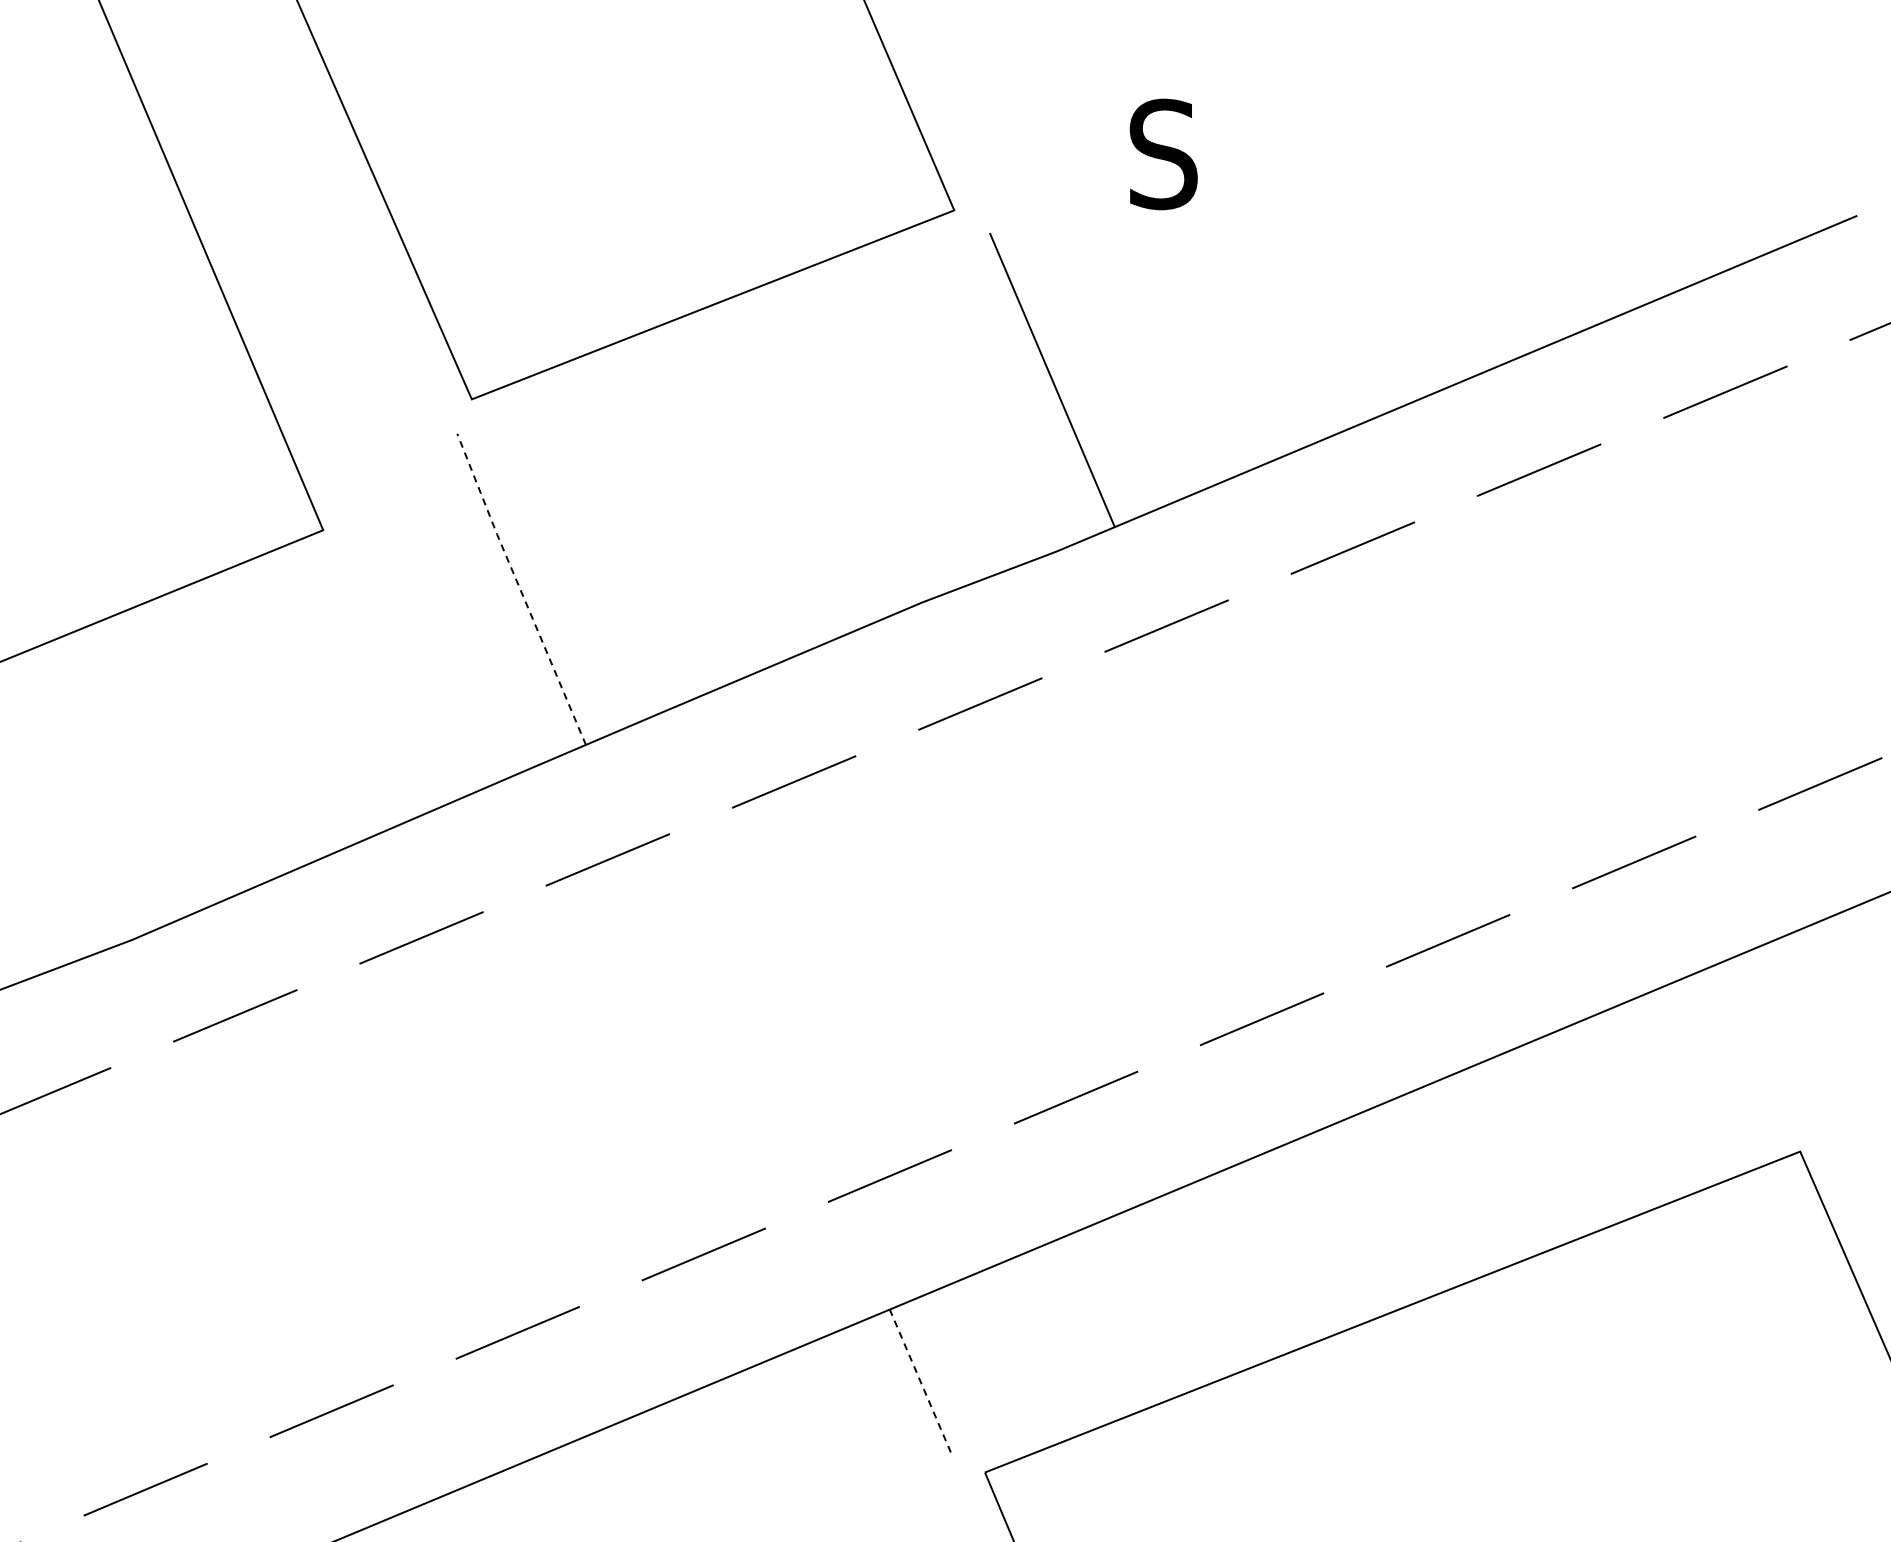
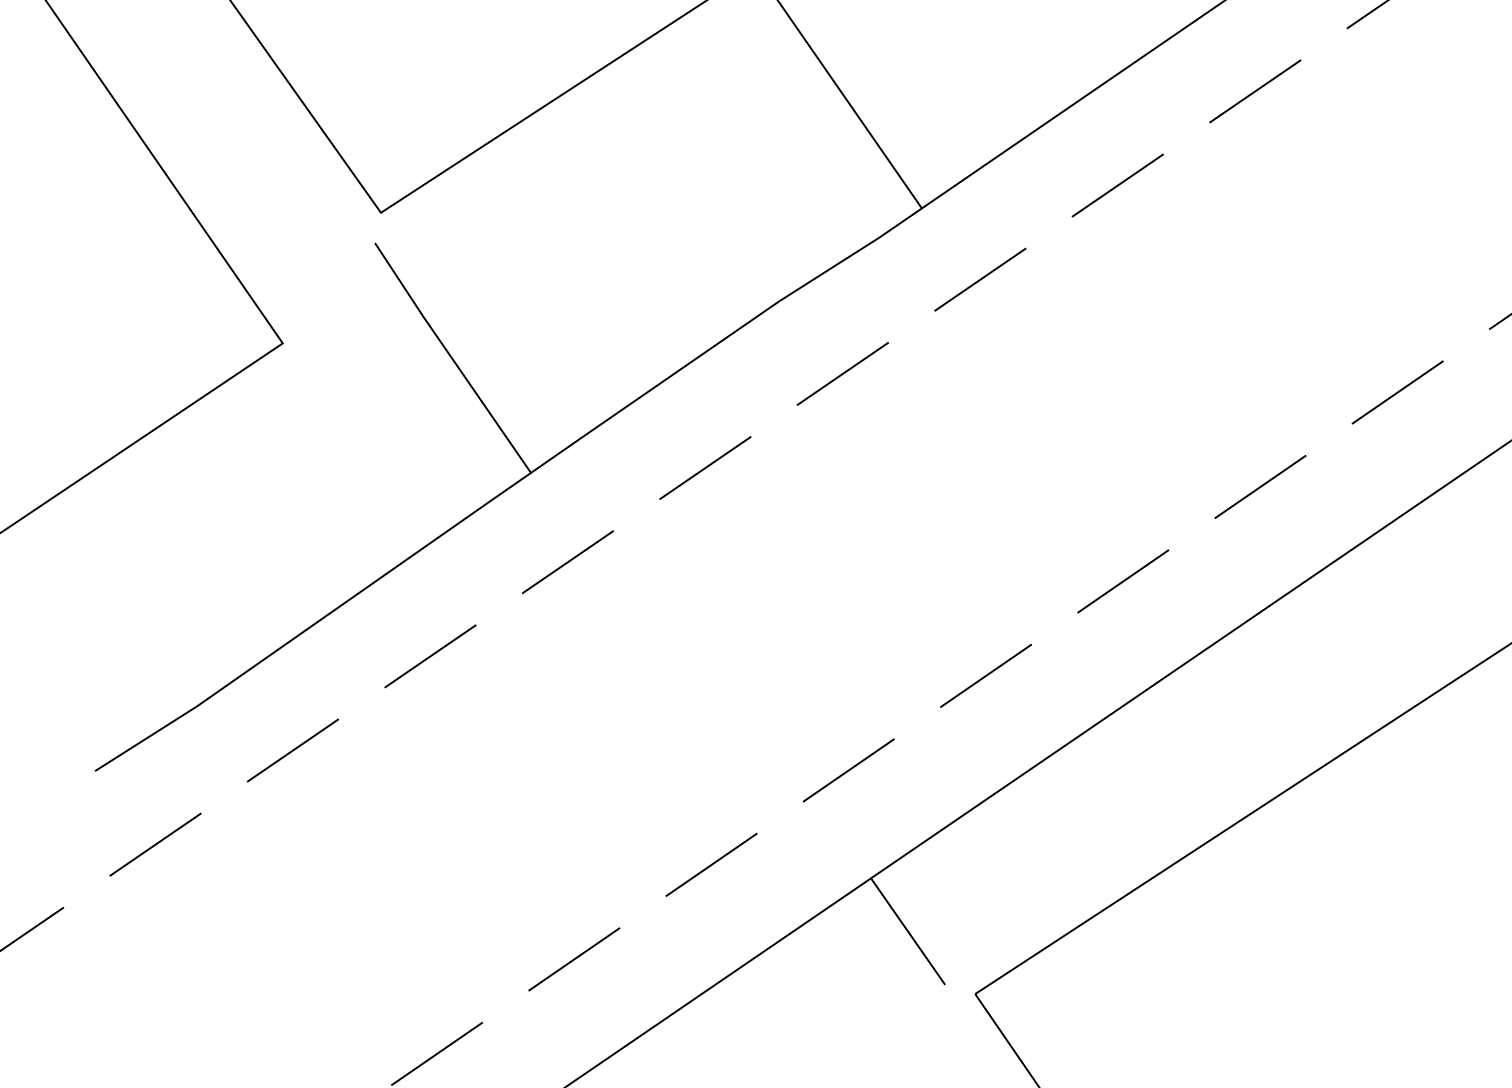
line: (520, 588) -> (451, 357), dashed -> solid
line: (920, 1381) -> (907, 931), dashed -> solid

